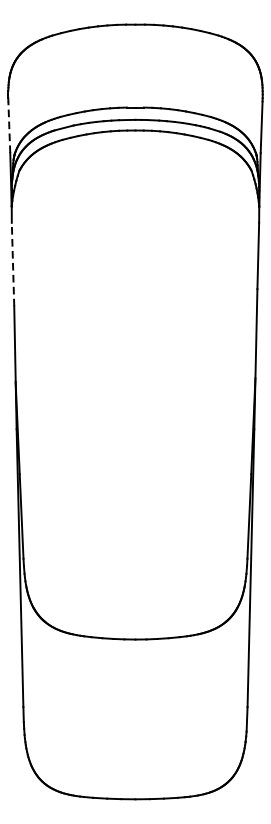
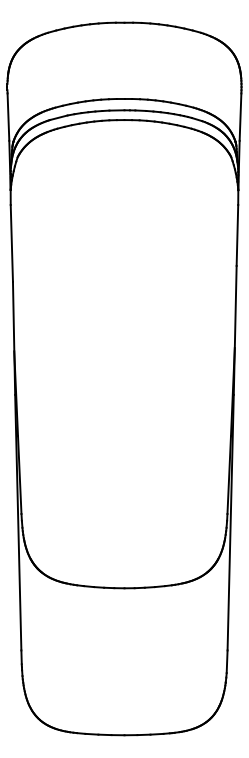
line: (9, 127) -> (8, 117), dashed -> solid
line: (12, 263) -> (11, 242), dashed -> solid

